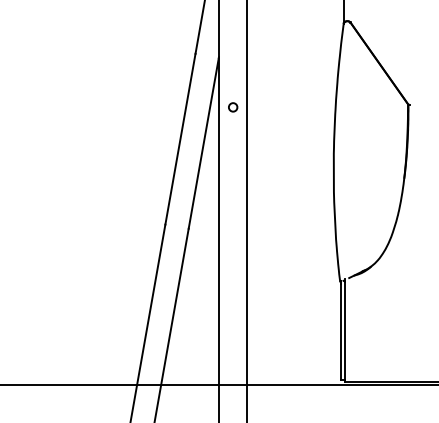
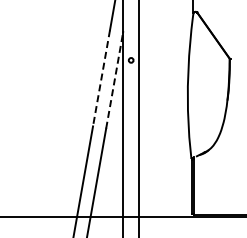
line: (180, 139) -> (101, 78), solid -> dashed
line: (203, 143) -> (114, 80), solid -> dashed

